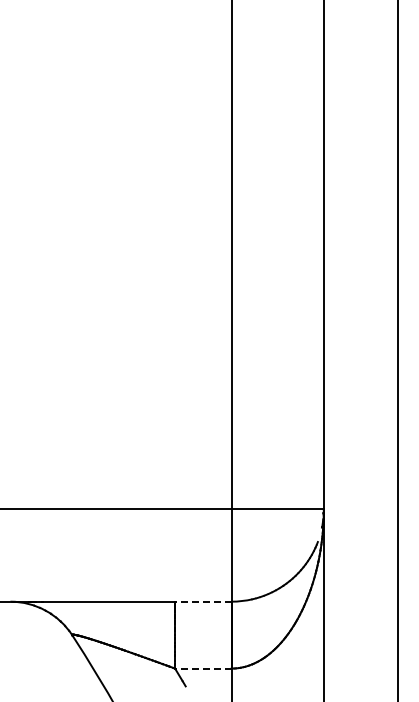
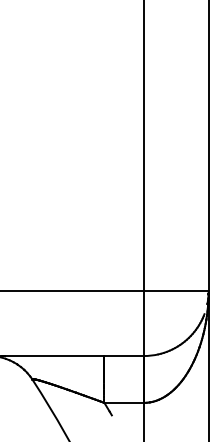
line: (202, 601) -> (123, 355), dashed -> solid
line: (202, 668) -> (123, 402), dashed -> solid

